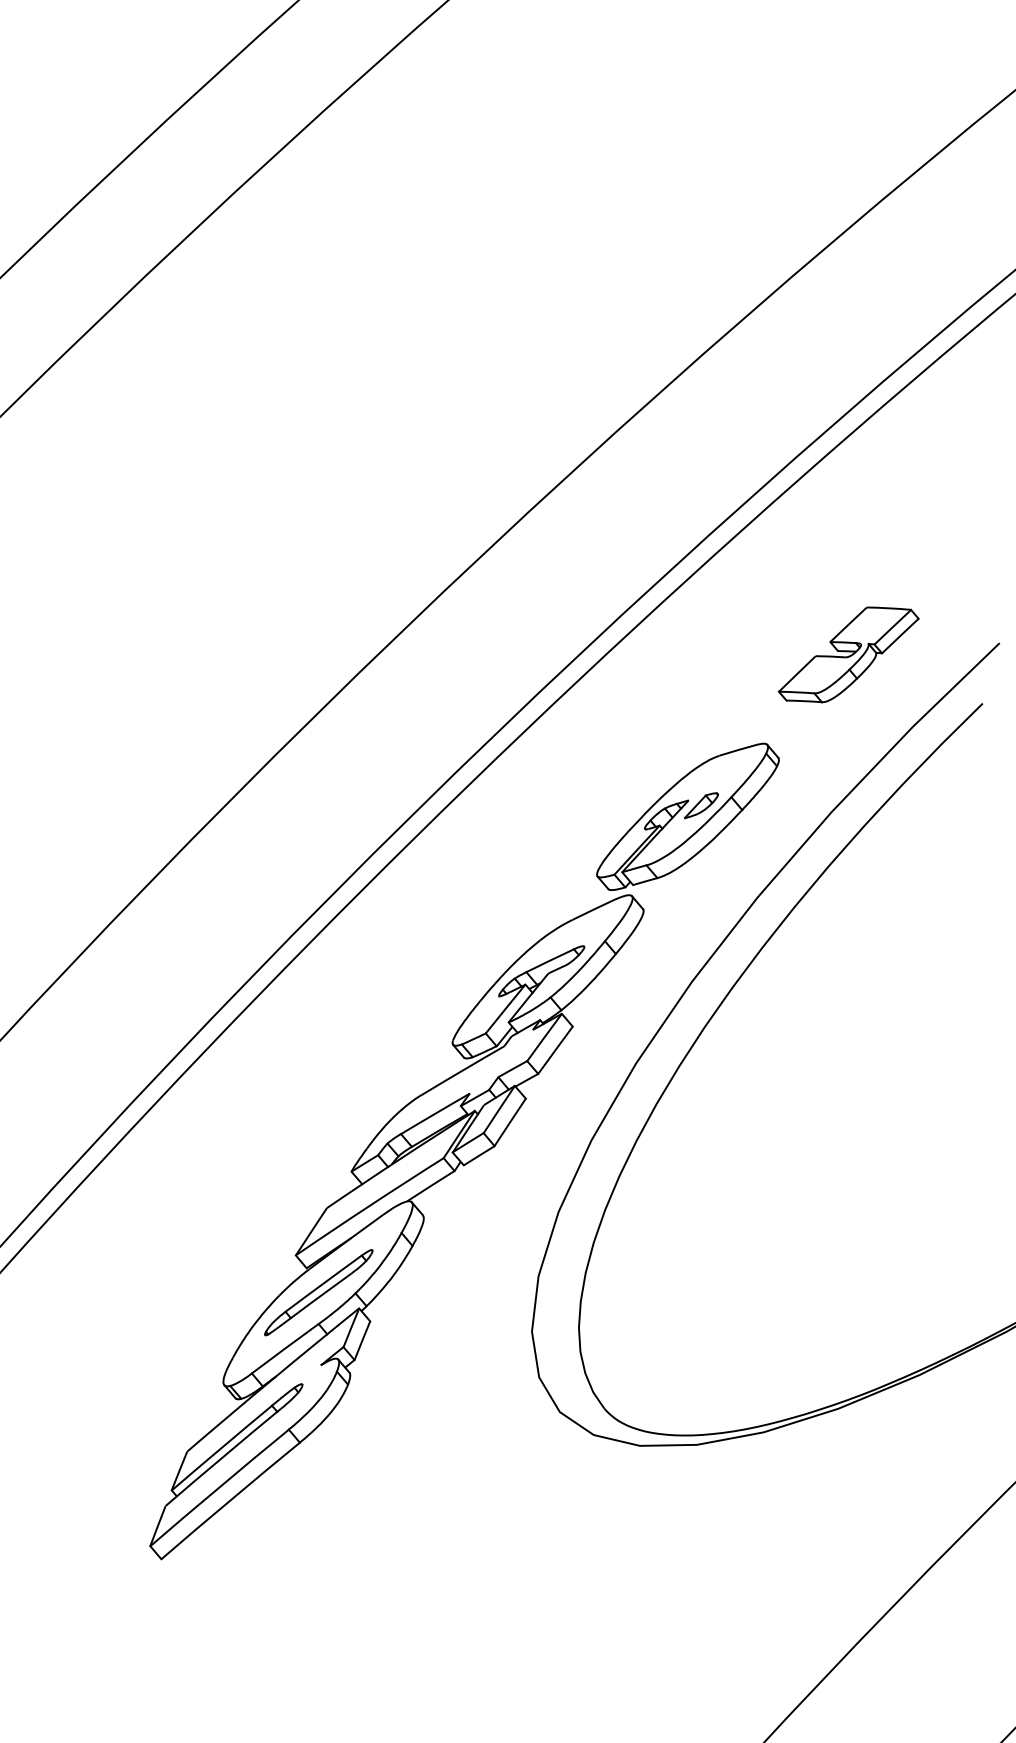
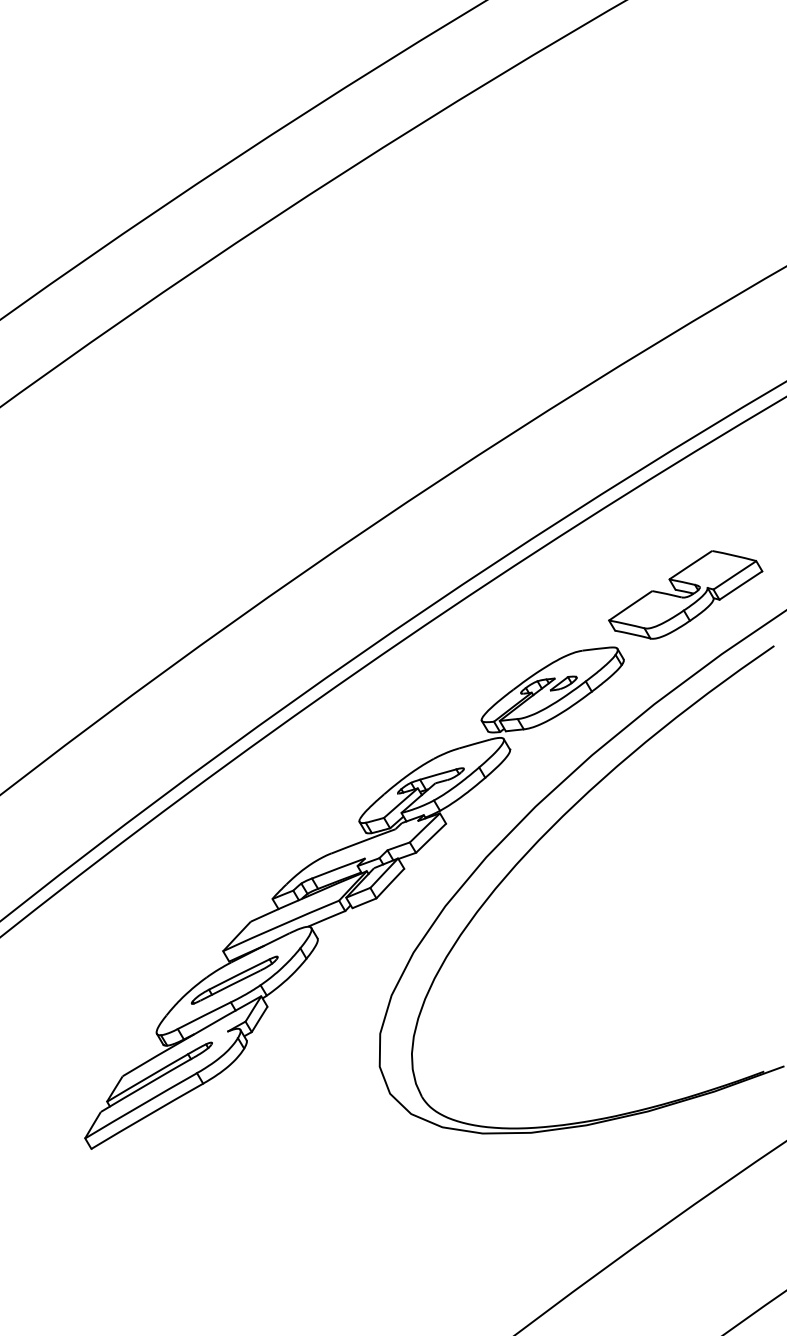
part: (848, 653) -> (685, 594), size x1.43

